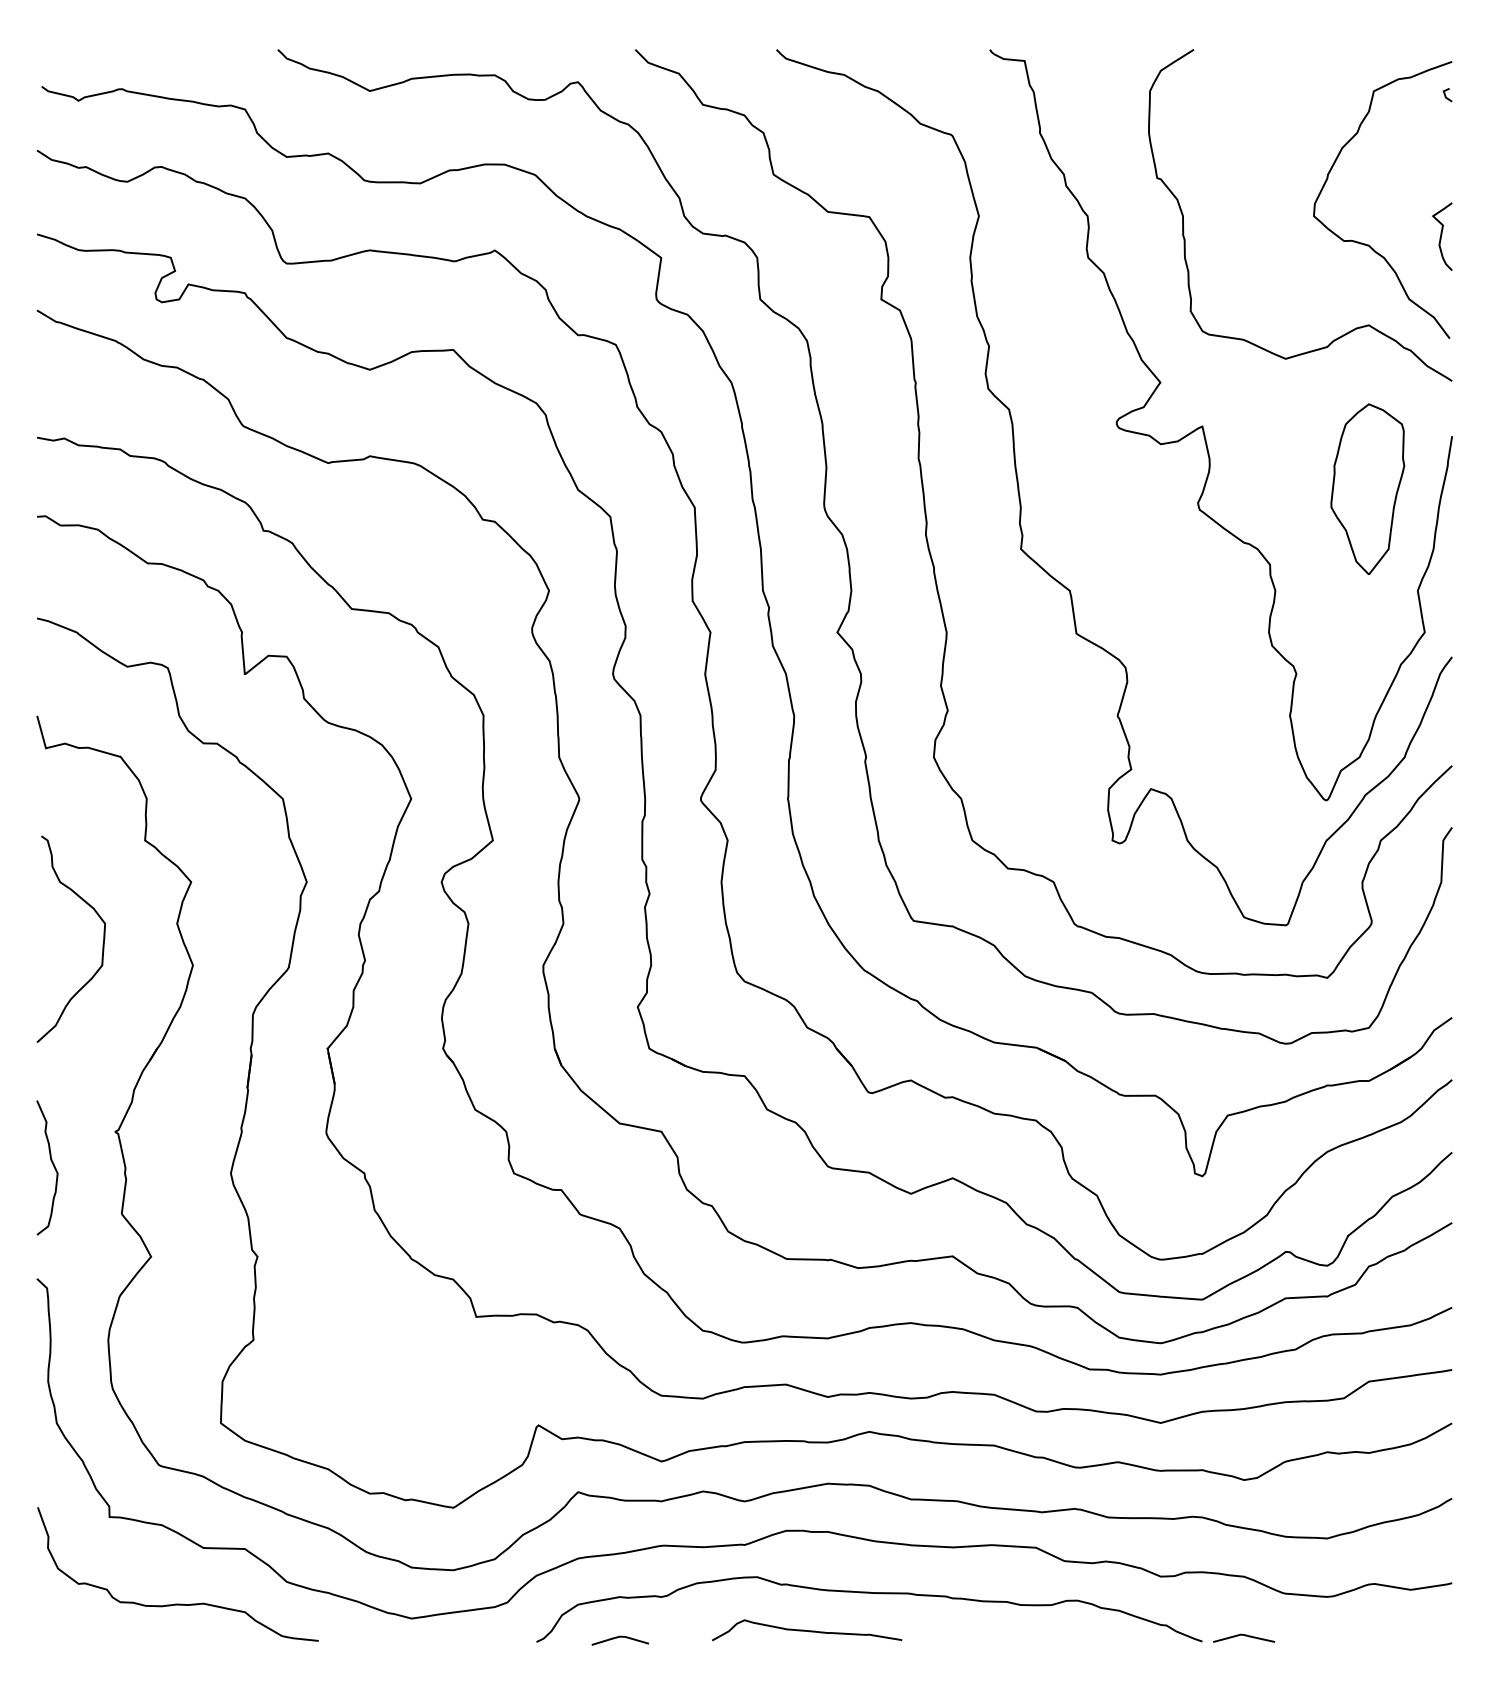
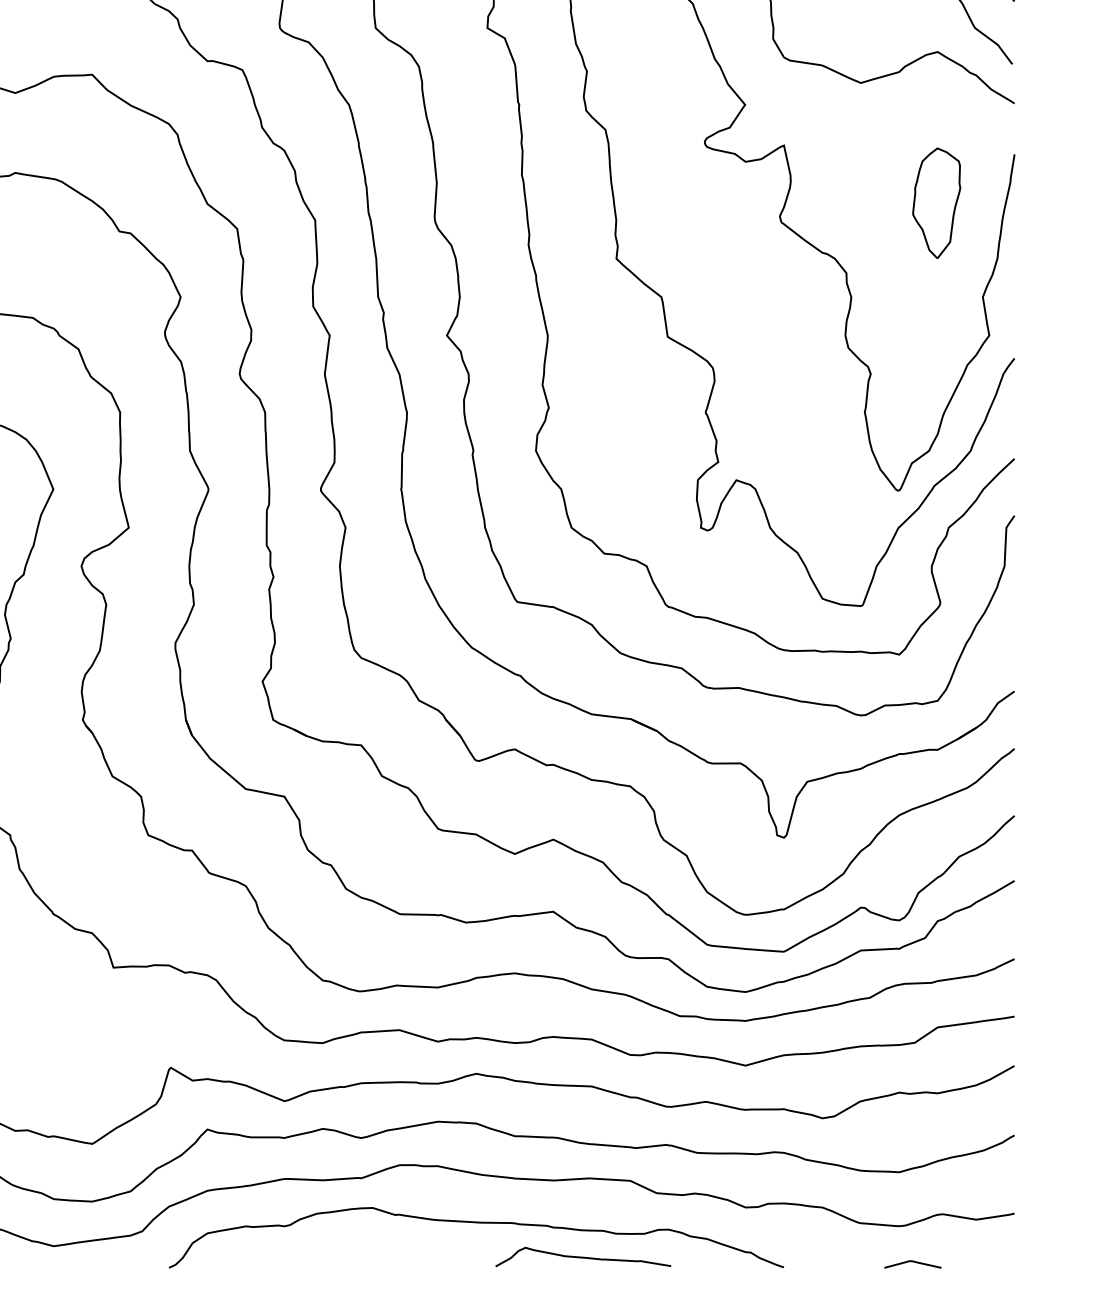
part: (1367, 488) -> (936, 202), size x0.7
curve: (807, 1630) -> (583, 1257), moved
line: (1245, 1636) -> (914, 1262), moved
line: (617, 1638) -> (243, 1264), removed

